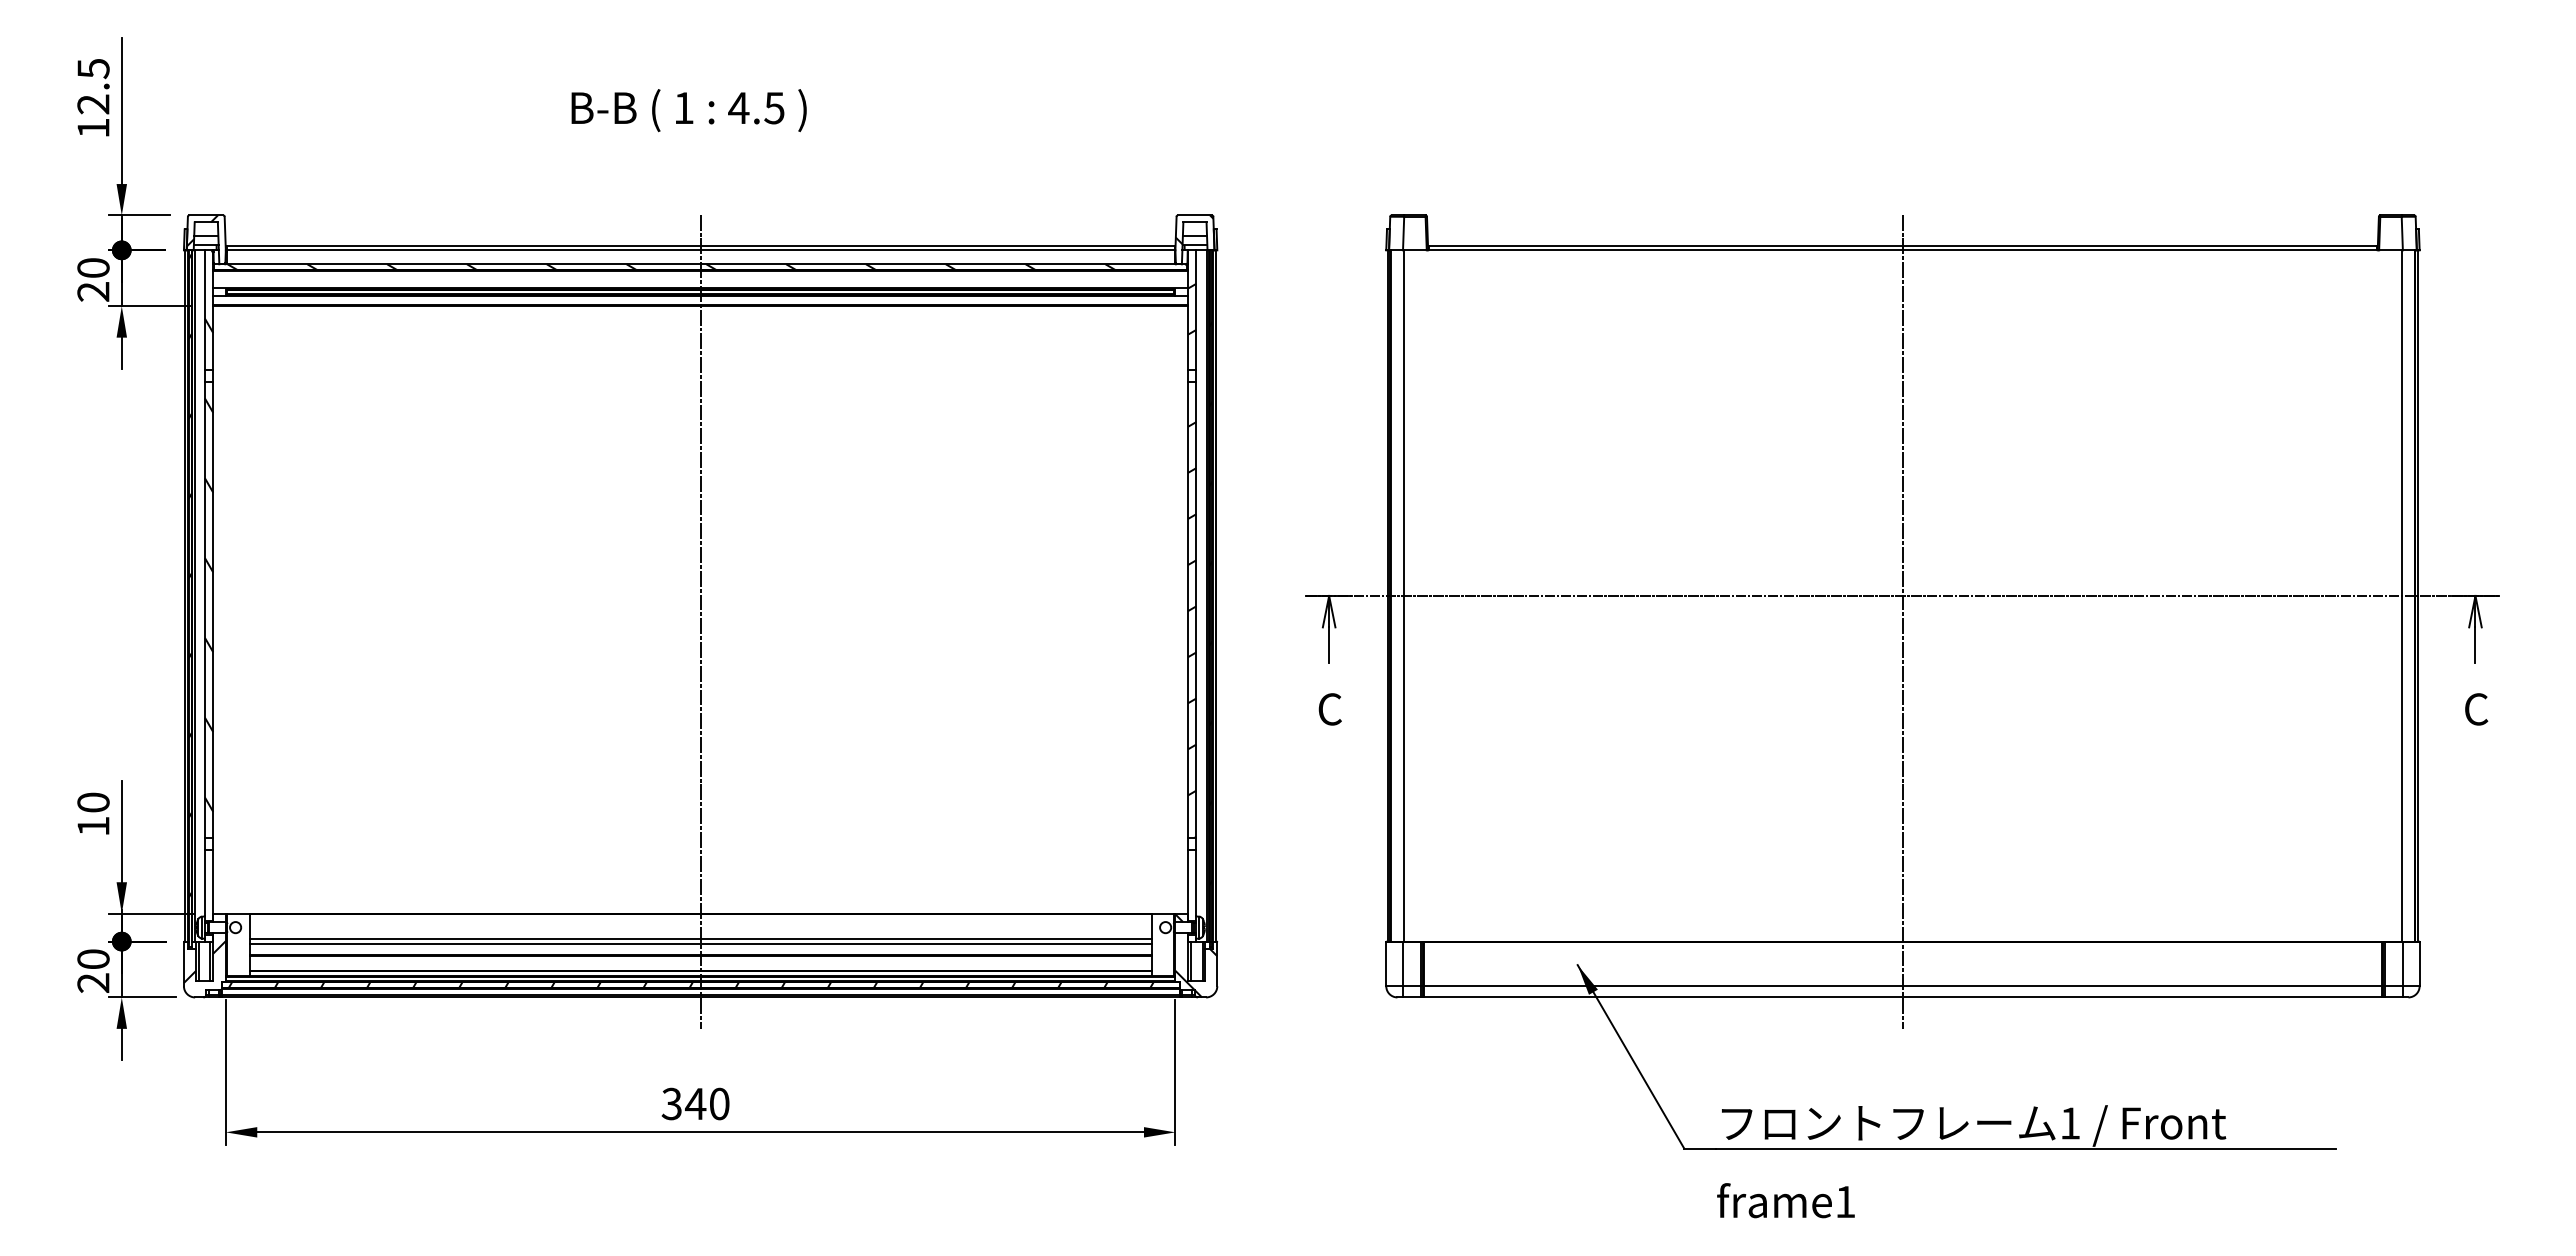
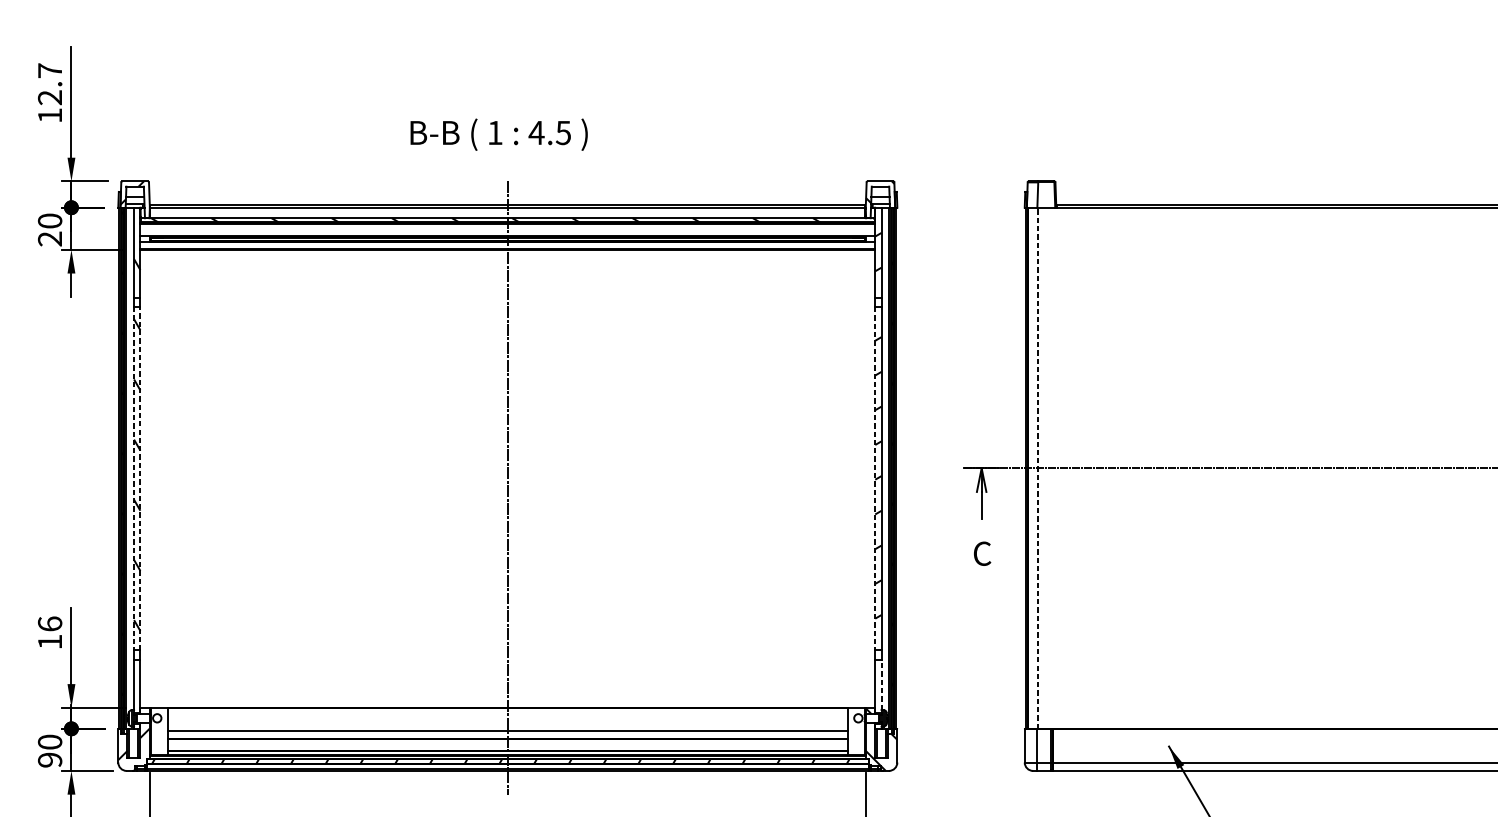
text: (93, 68) -> (50, 70), 12.5 -> 12.7
text: (688, 110) -> (498, 134), moved
line: (1403, 595) -> (1037, 467), solid -> dashed
line: (204, 609) -> (133, 478), solid -> dashed
line: (213, 609) -> (140, 478), solid -> dashed
line: (1187, 609) -> (874, 478), solid -> dashed
line: (1902, 621) -> (1413, 487), removed
text: (93, 802) -> (50, 623), 10 -> 16
line: (1196, 882) -> (881, 684), solid -> dashed
line: (700, 938) -> (507, 726), removed
text: (93, 982) -> (50, 759), 20 -> 90

